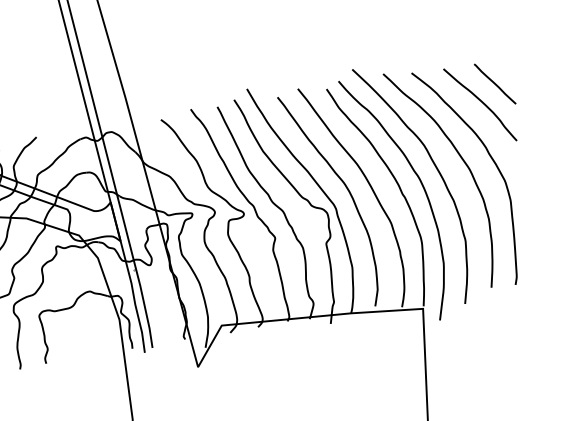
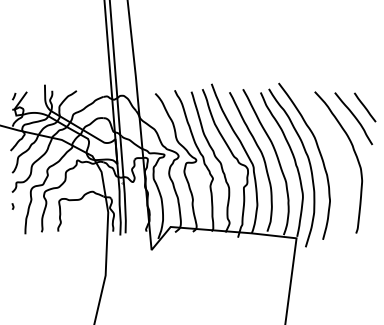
curve: (464, 164) -> (337, 153), removed

